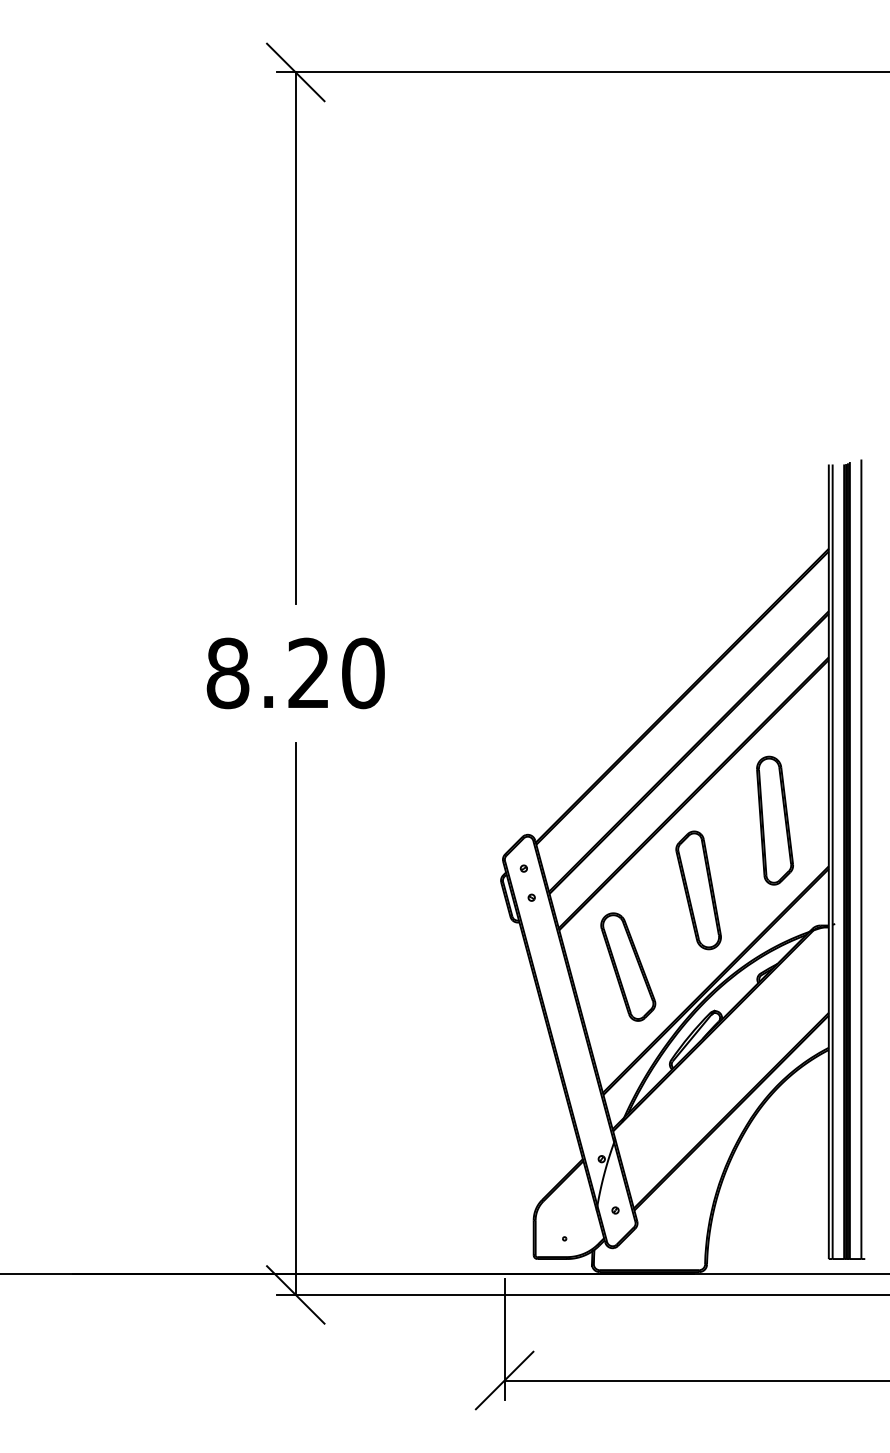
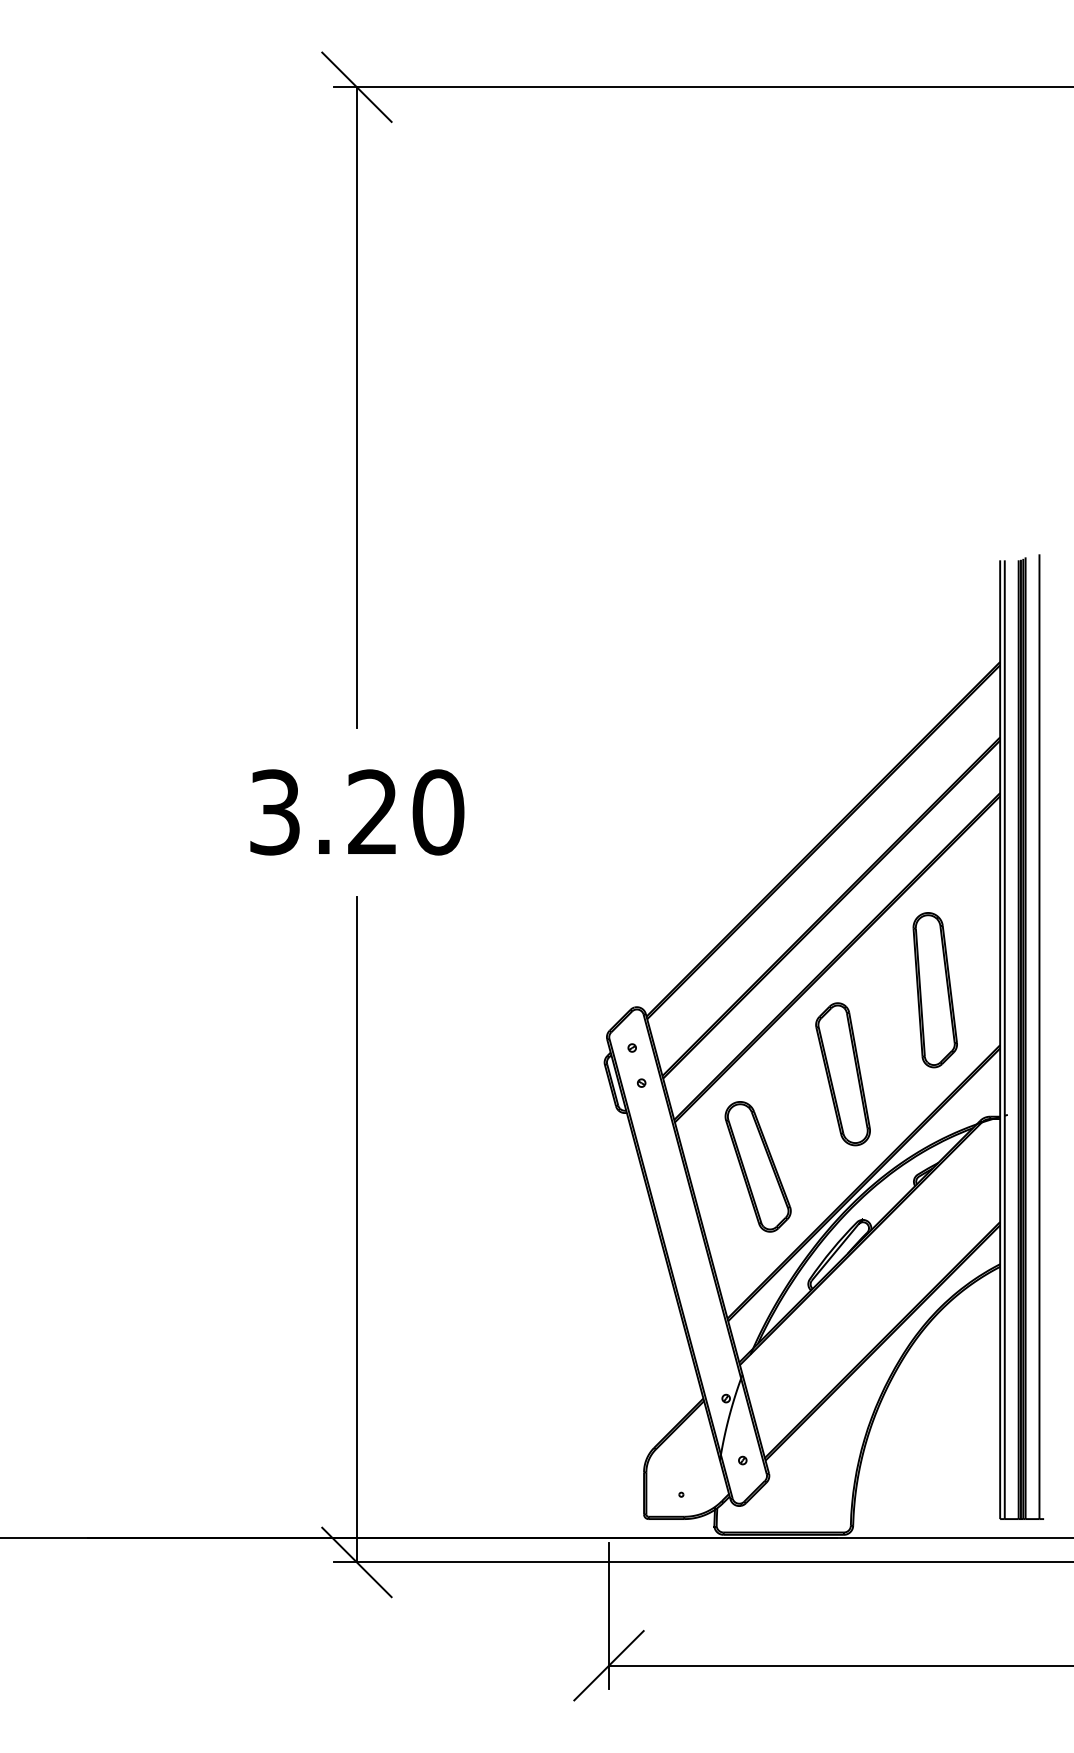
text: (227, 673) -> (274, 812), 8.20 -> 3.20

